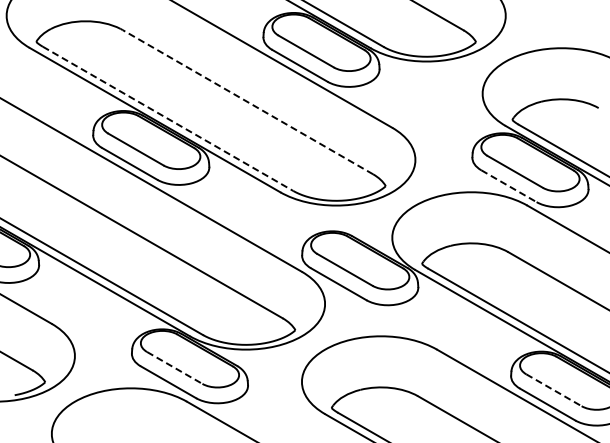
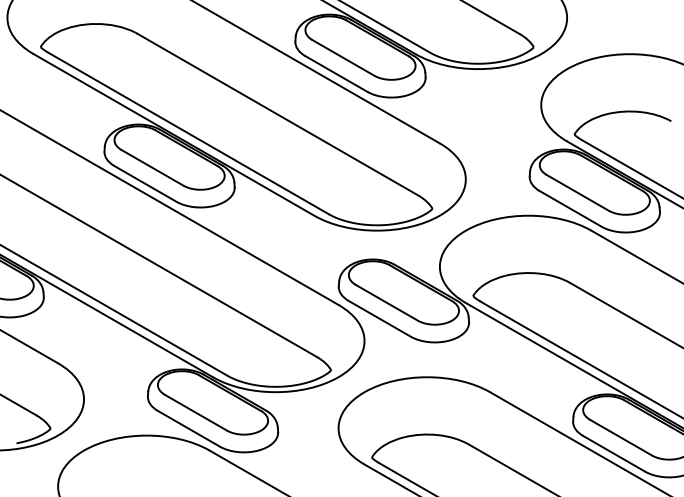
line: (247, 101) -> (277, 113), dashed -> solid
line: (168, 119) -> (188, 134), dashed -> solid
line: (508, 186) -> (570, 209), dashed -> solid
line: (174, 367) -> (195, 412), dashed -> solid
line: (553, 390) -> (620, 438), dashed -> solid

